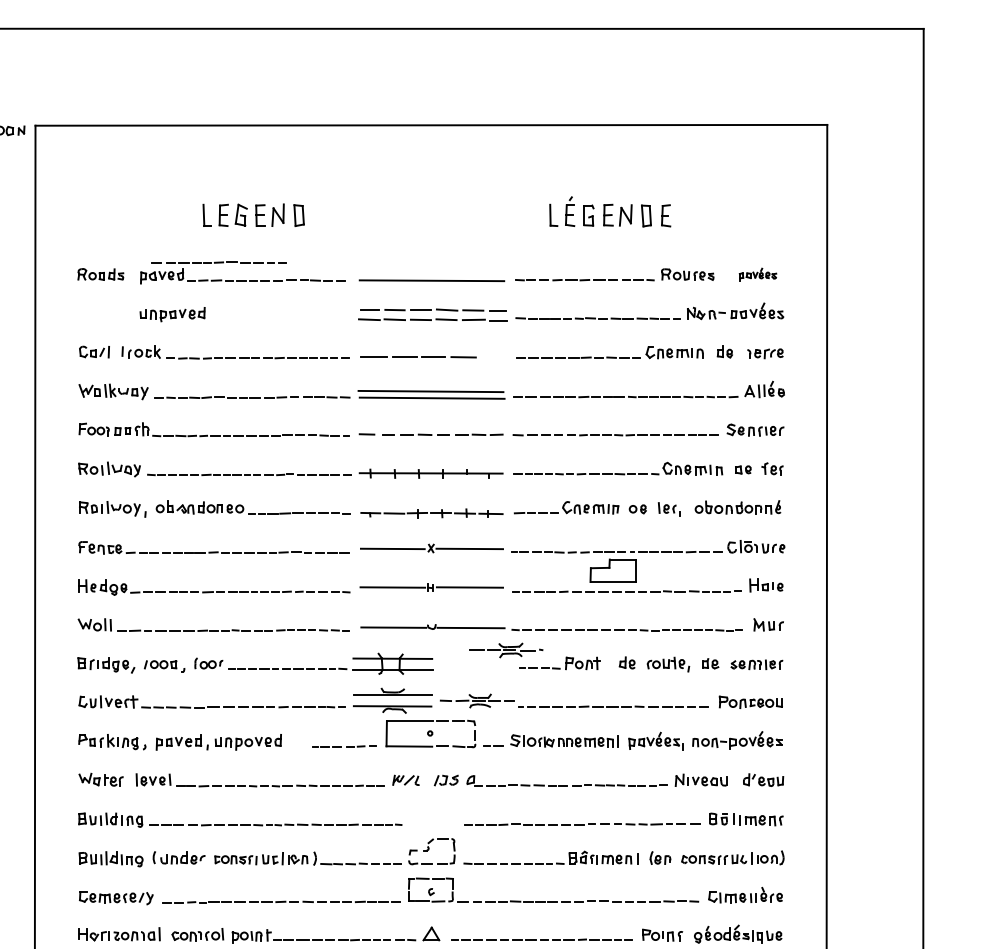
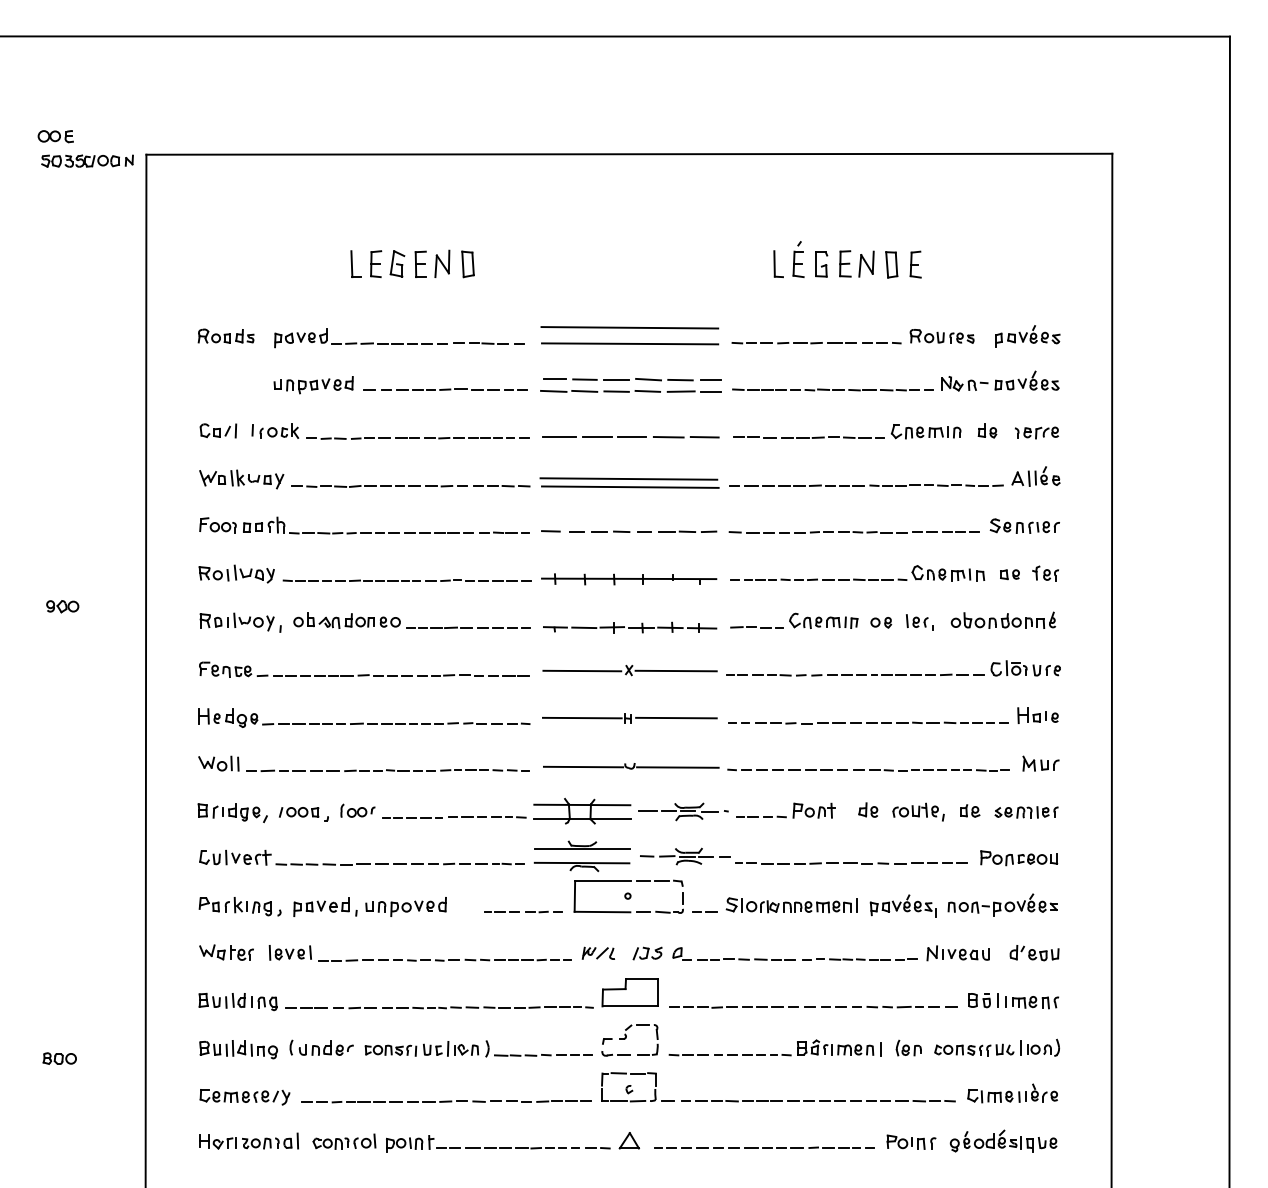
part: (219, 262) -> (445, 389), moved
line: (431, 267) -> (629, 327), added
part: (757, 274) -> (1027, 336), size x1.43
line: (492, 357) -> (704, 437), added
part: (612, 570) -> (629, 992), moved
part: (506, 650) -> (683, 811), moved

